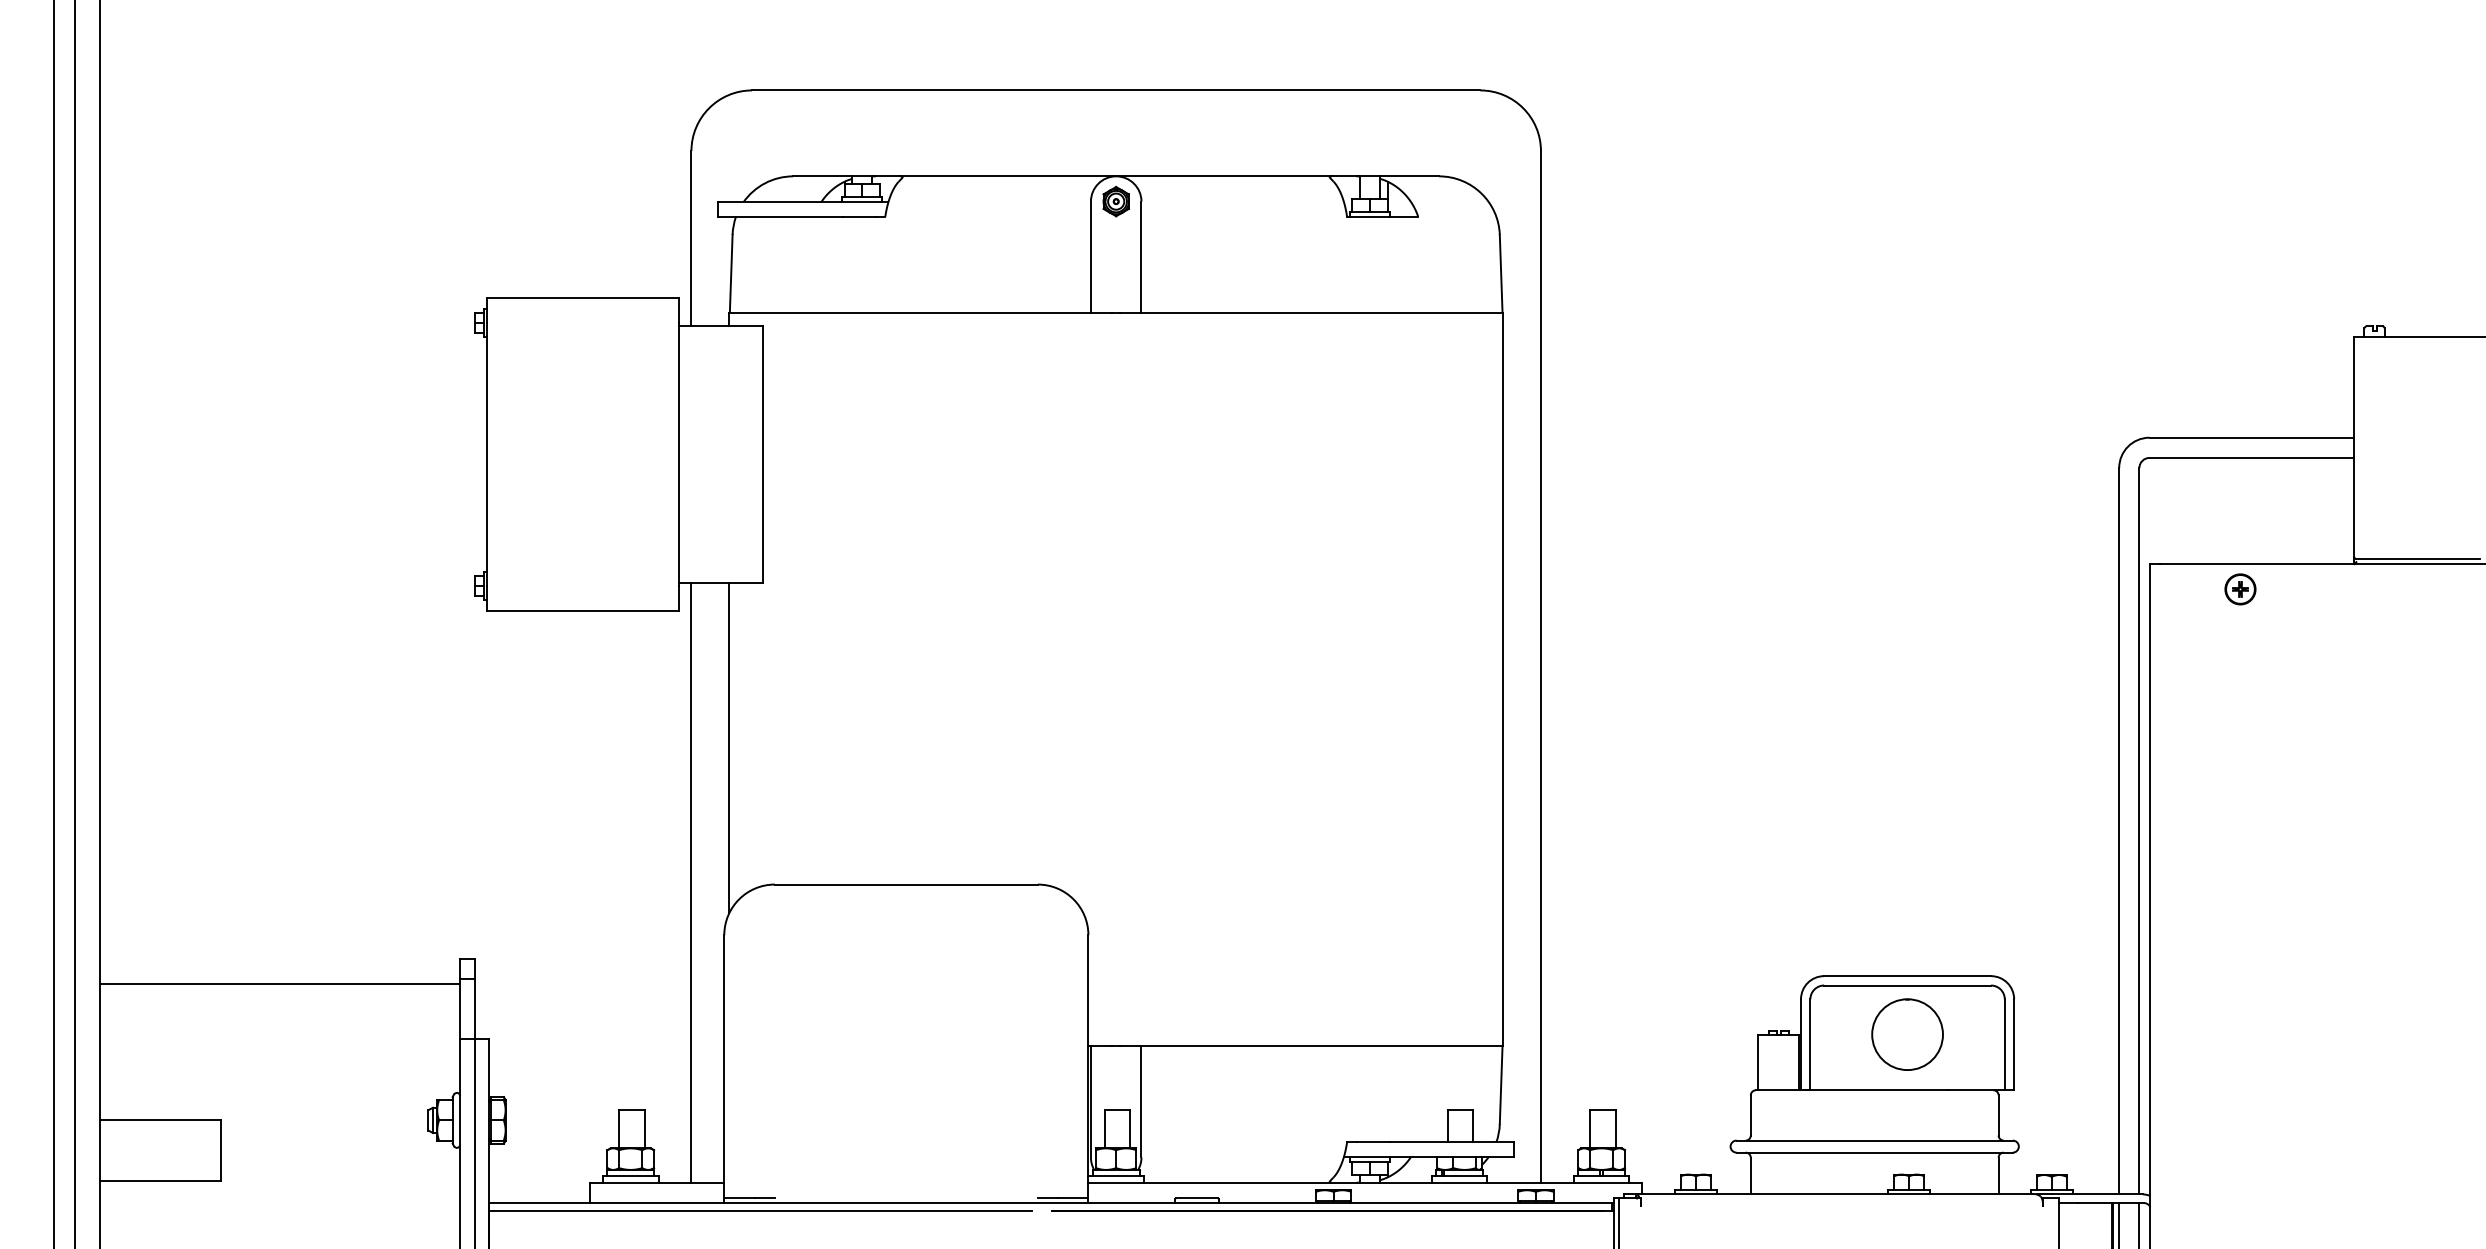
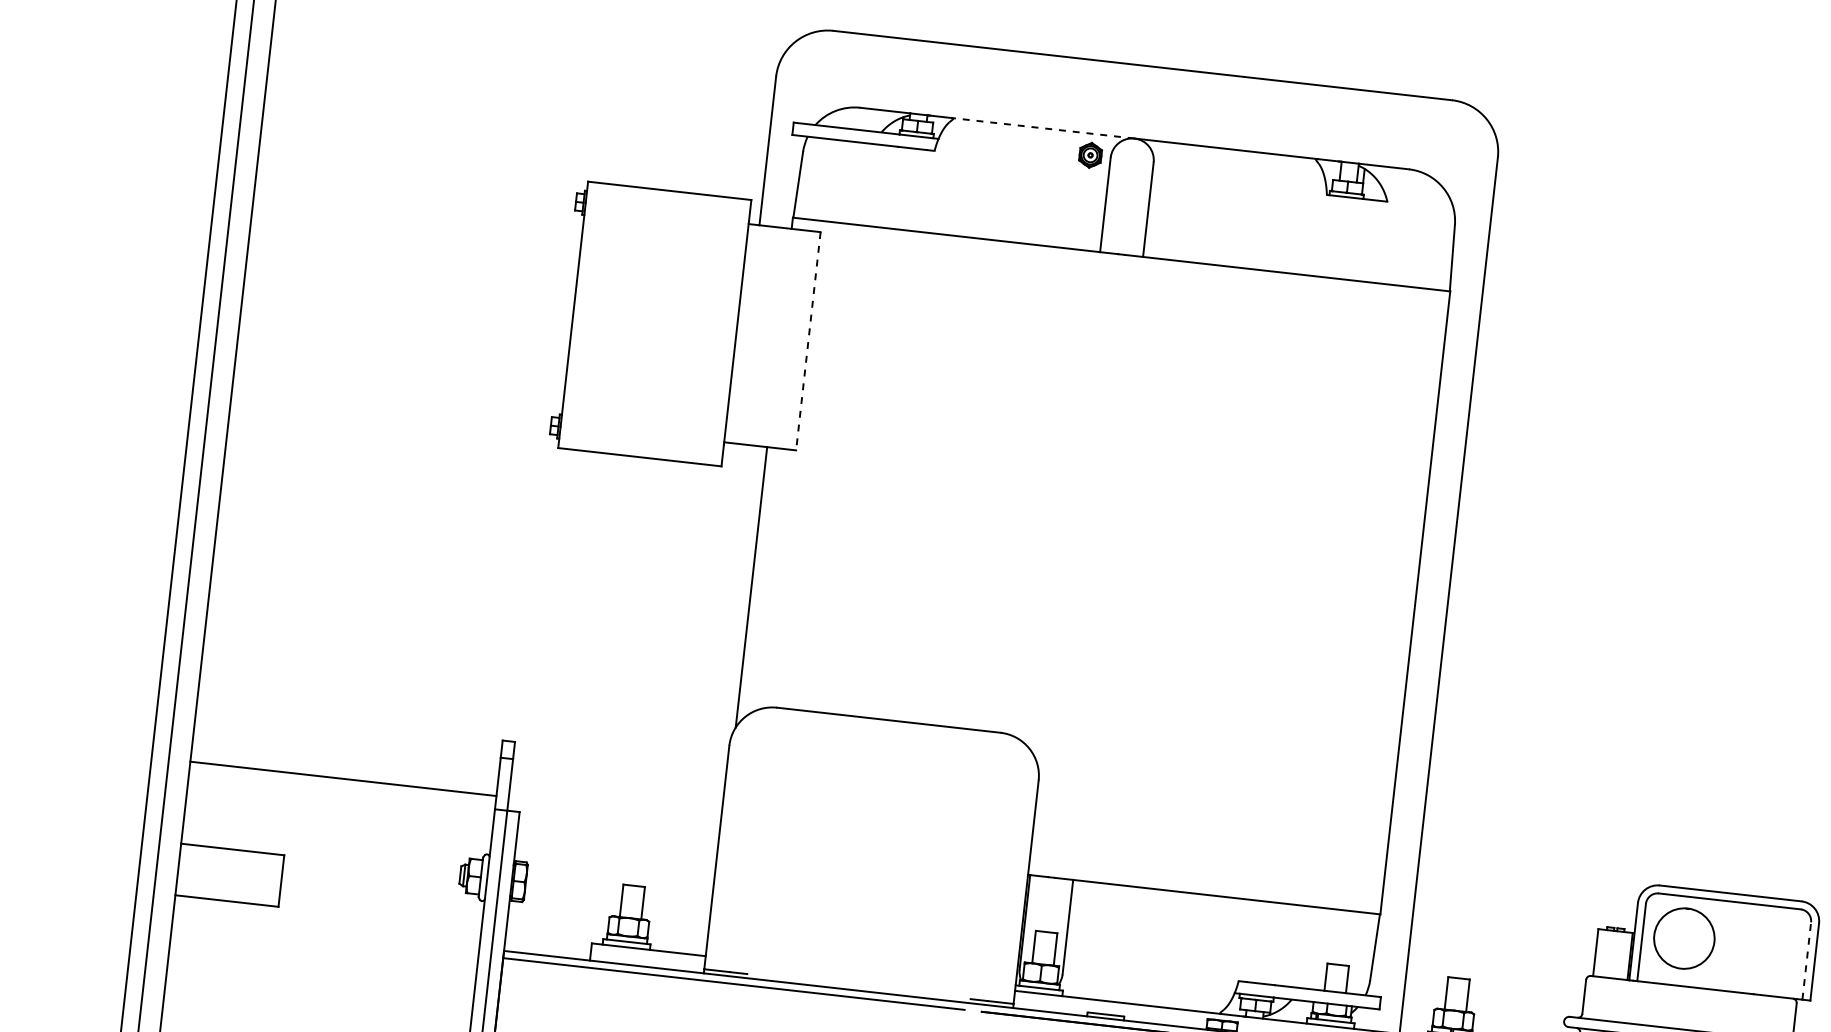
line: (1008, 176) -> (1043, 128), solid -> dashed
part: (1115, 201) -> (1089, 155), moved
line: (763, 455) -> (808, 342), solid -> dashed
line: (691, 882) -> (706, 698), removed
line: (279, 983) -> (343, 778), moved
circle: (1907, 1034) -> (1684, 938), moved
line: (2004, 1044) -> (1806, 960), solid -> dashed

